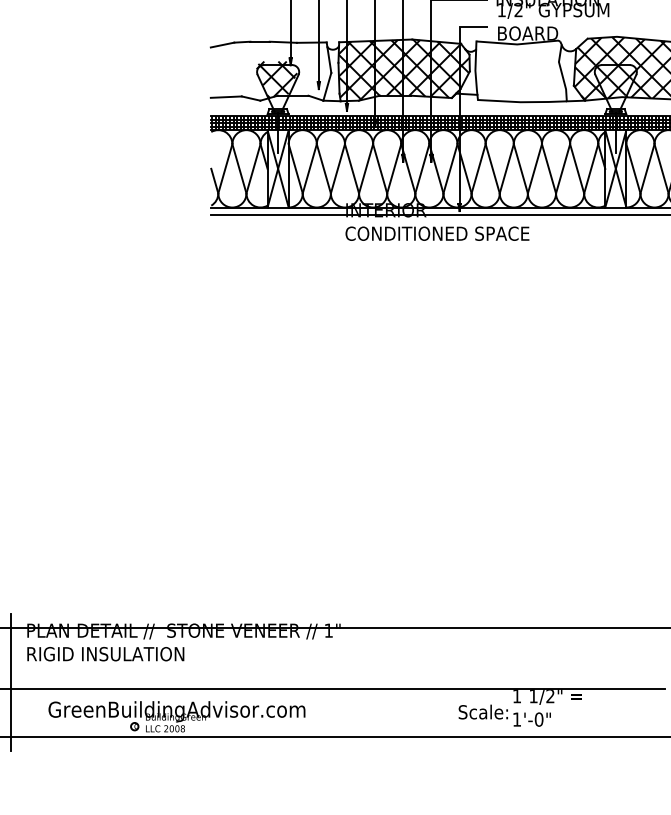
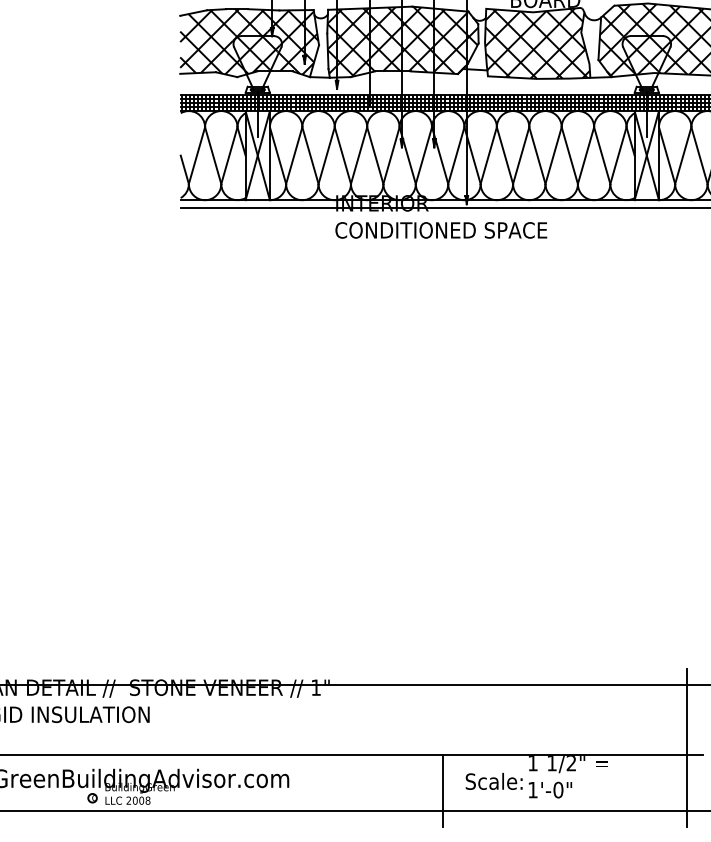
hatch: (270, 69) -> (248, 41), added
hatch: (520, 71) -> (536, 43), added
line: (650, 682) -> (686, 747), added
line: (439, 720) -> (443, 791), added

